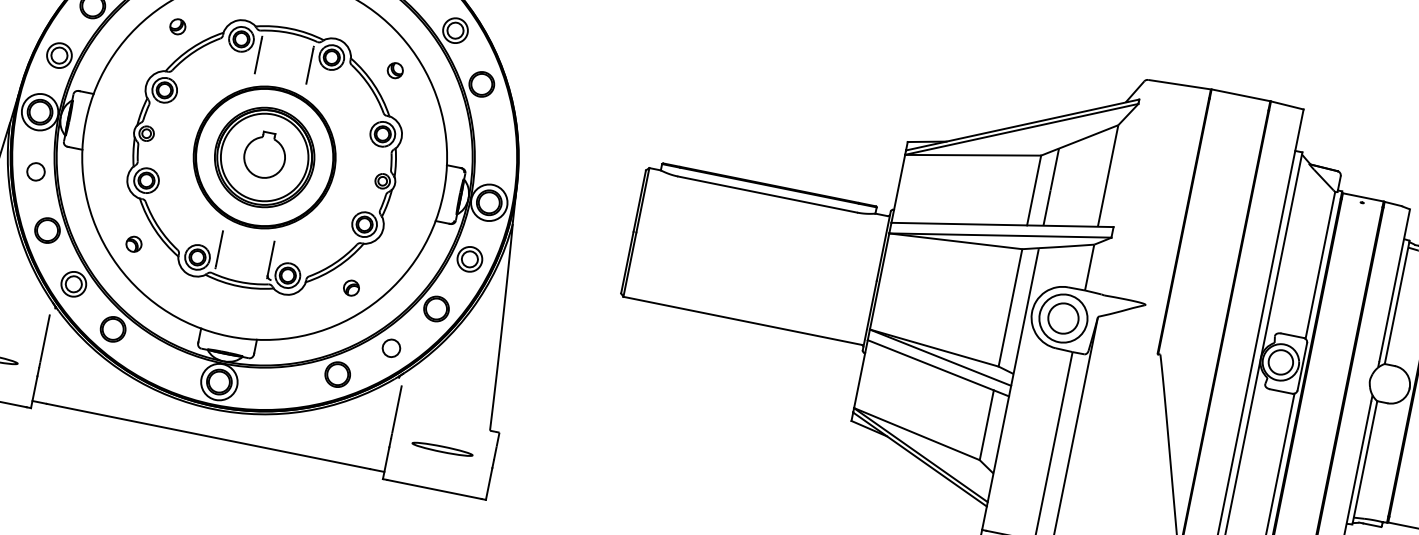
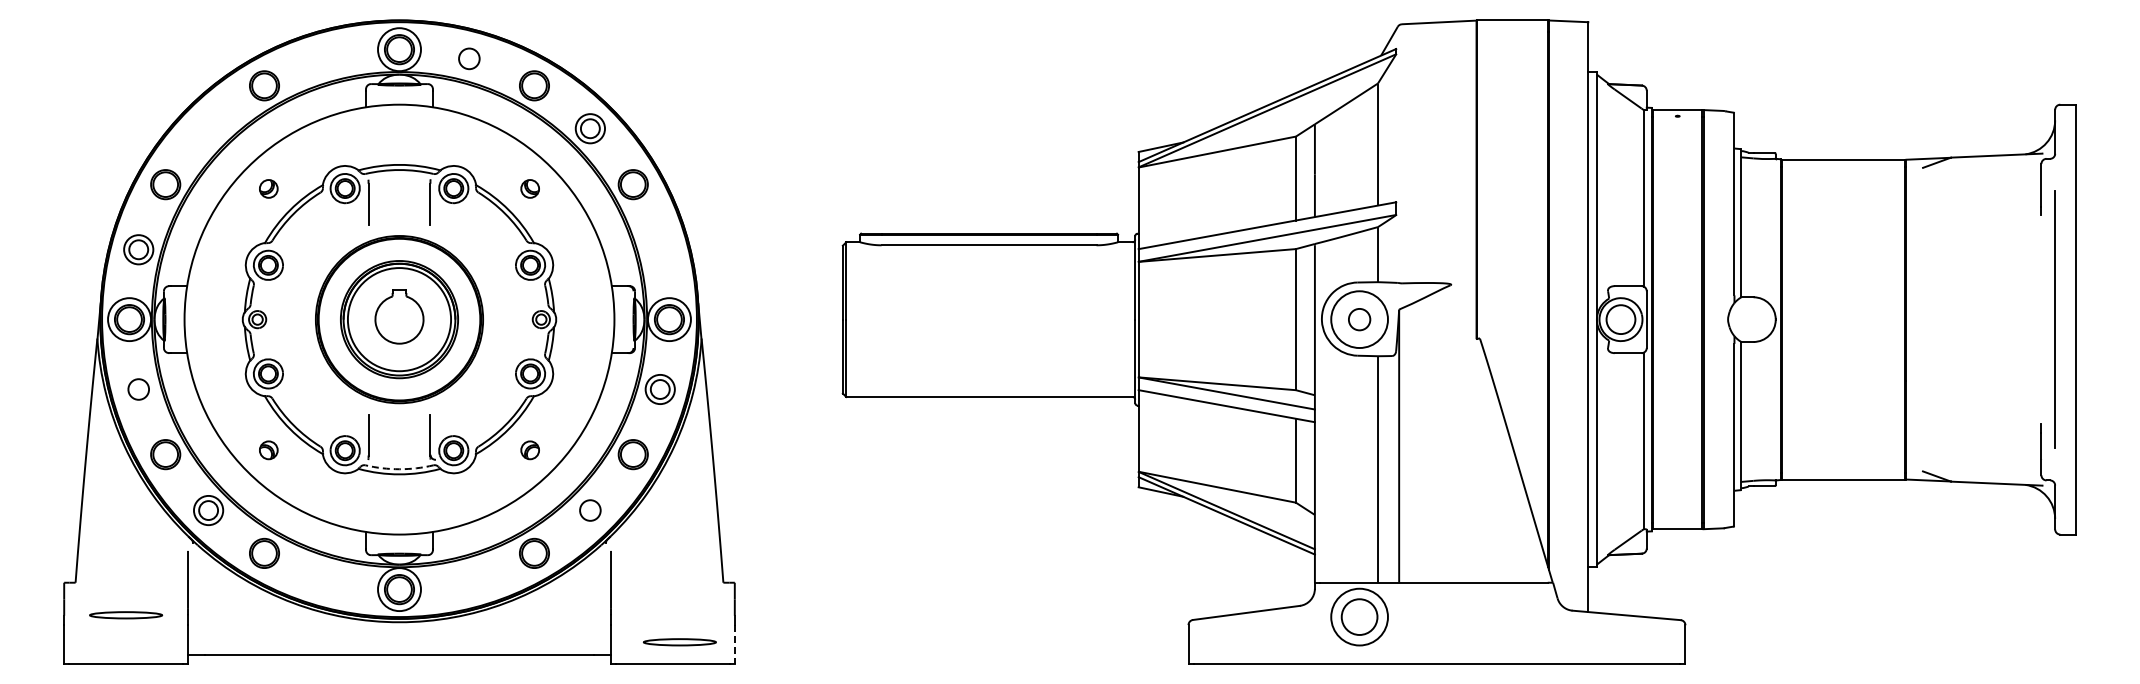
arc: (239, 282) -> (399, 469), solid -> dashed
circle: (1063, 318) -> (1359, 319), size x0.6
part: (442, 449) -> (679, 642), moved
line: (488, 483) -> (734, 644), solid -> dashed

